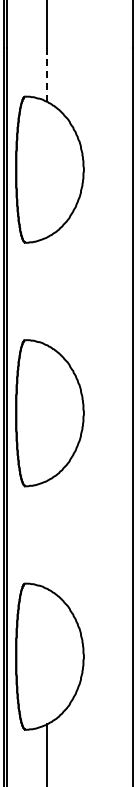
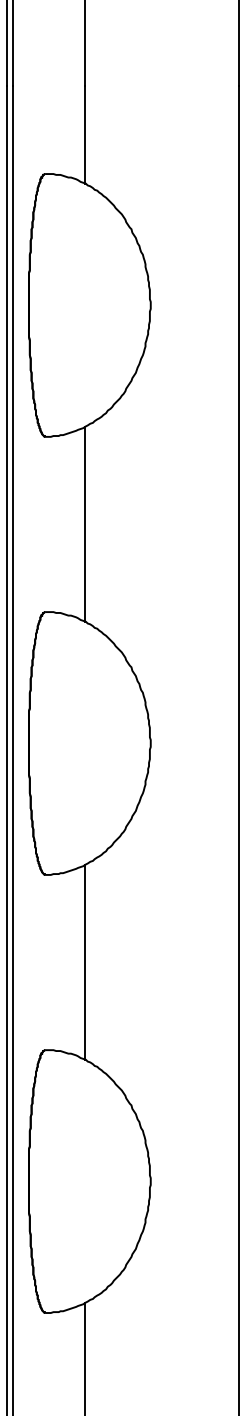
line: (47, 74) -> (85, 134), dashed -> solid
line: (47, 291) -> (85, 524), added
line: (47, 534) -> (85, 961), added

